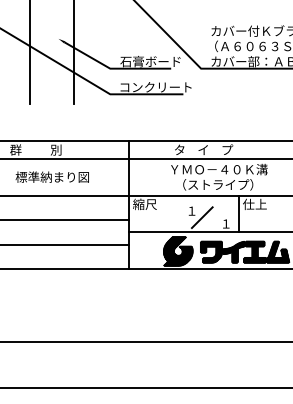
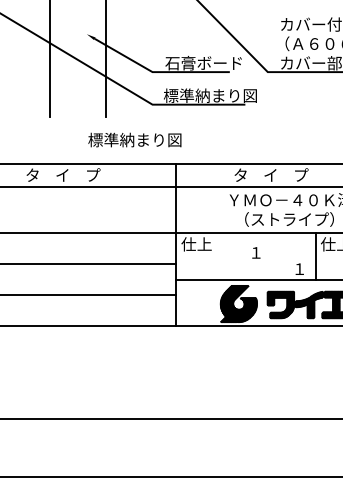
text: (155, 86) -> (209, 94), コンクリート -> 標準納まり図
text: (39, 149) -> (62, 174), 群          別 -> タ    イ    プ
text: (51, 176) -> (133, 139), moved
text: (144, 204) -> (196, 244), 縮尺 -> 仕上
line: (201, 217) -> (268, 260), removed

